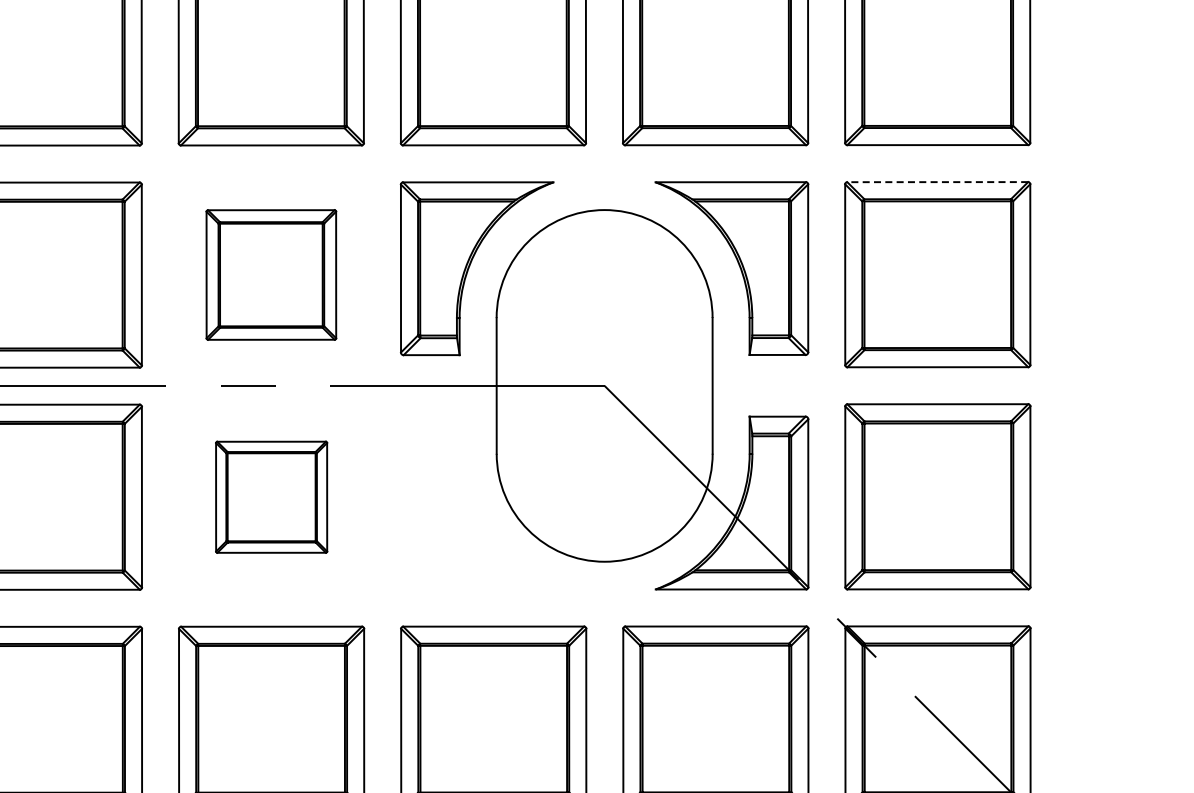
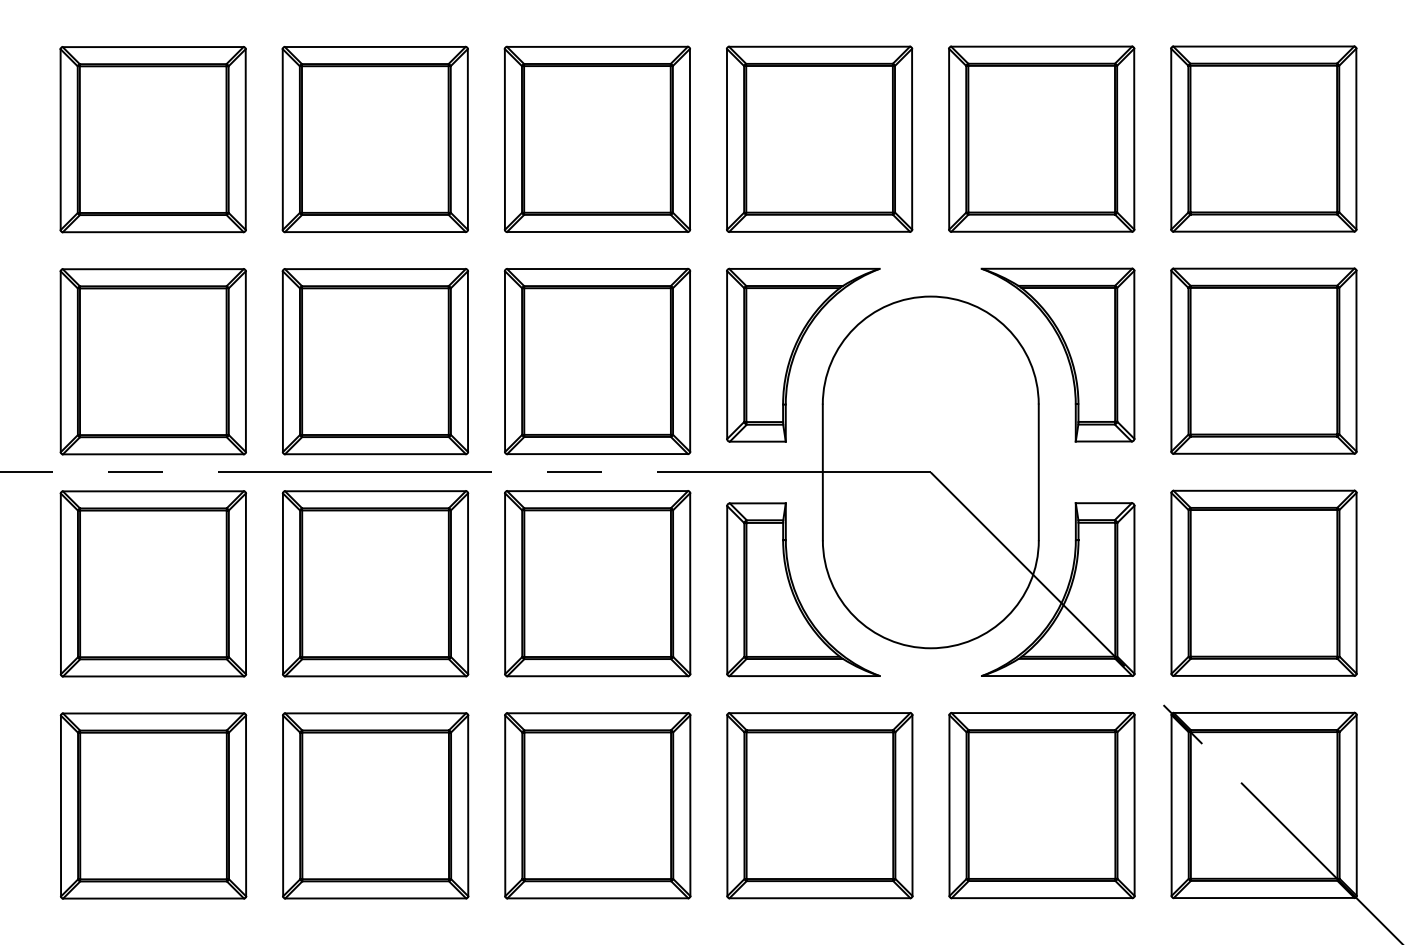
line: (937, 181) -> (1263, 268), dashed -> solid
part: (271, 274) -> (597, 361), size x1.43
part: (271, 496) -> (597, 583), size x1.67
part: (470, 504) -> (796, 591), added

